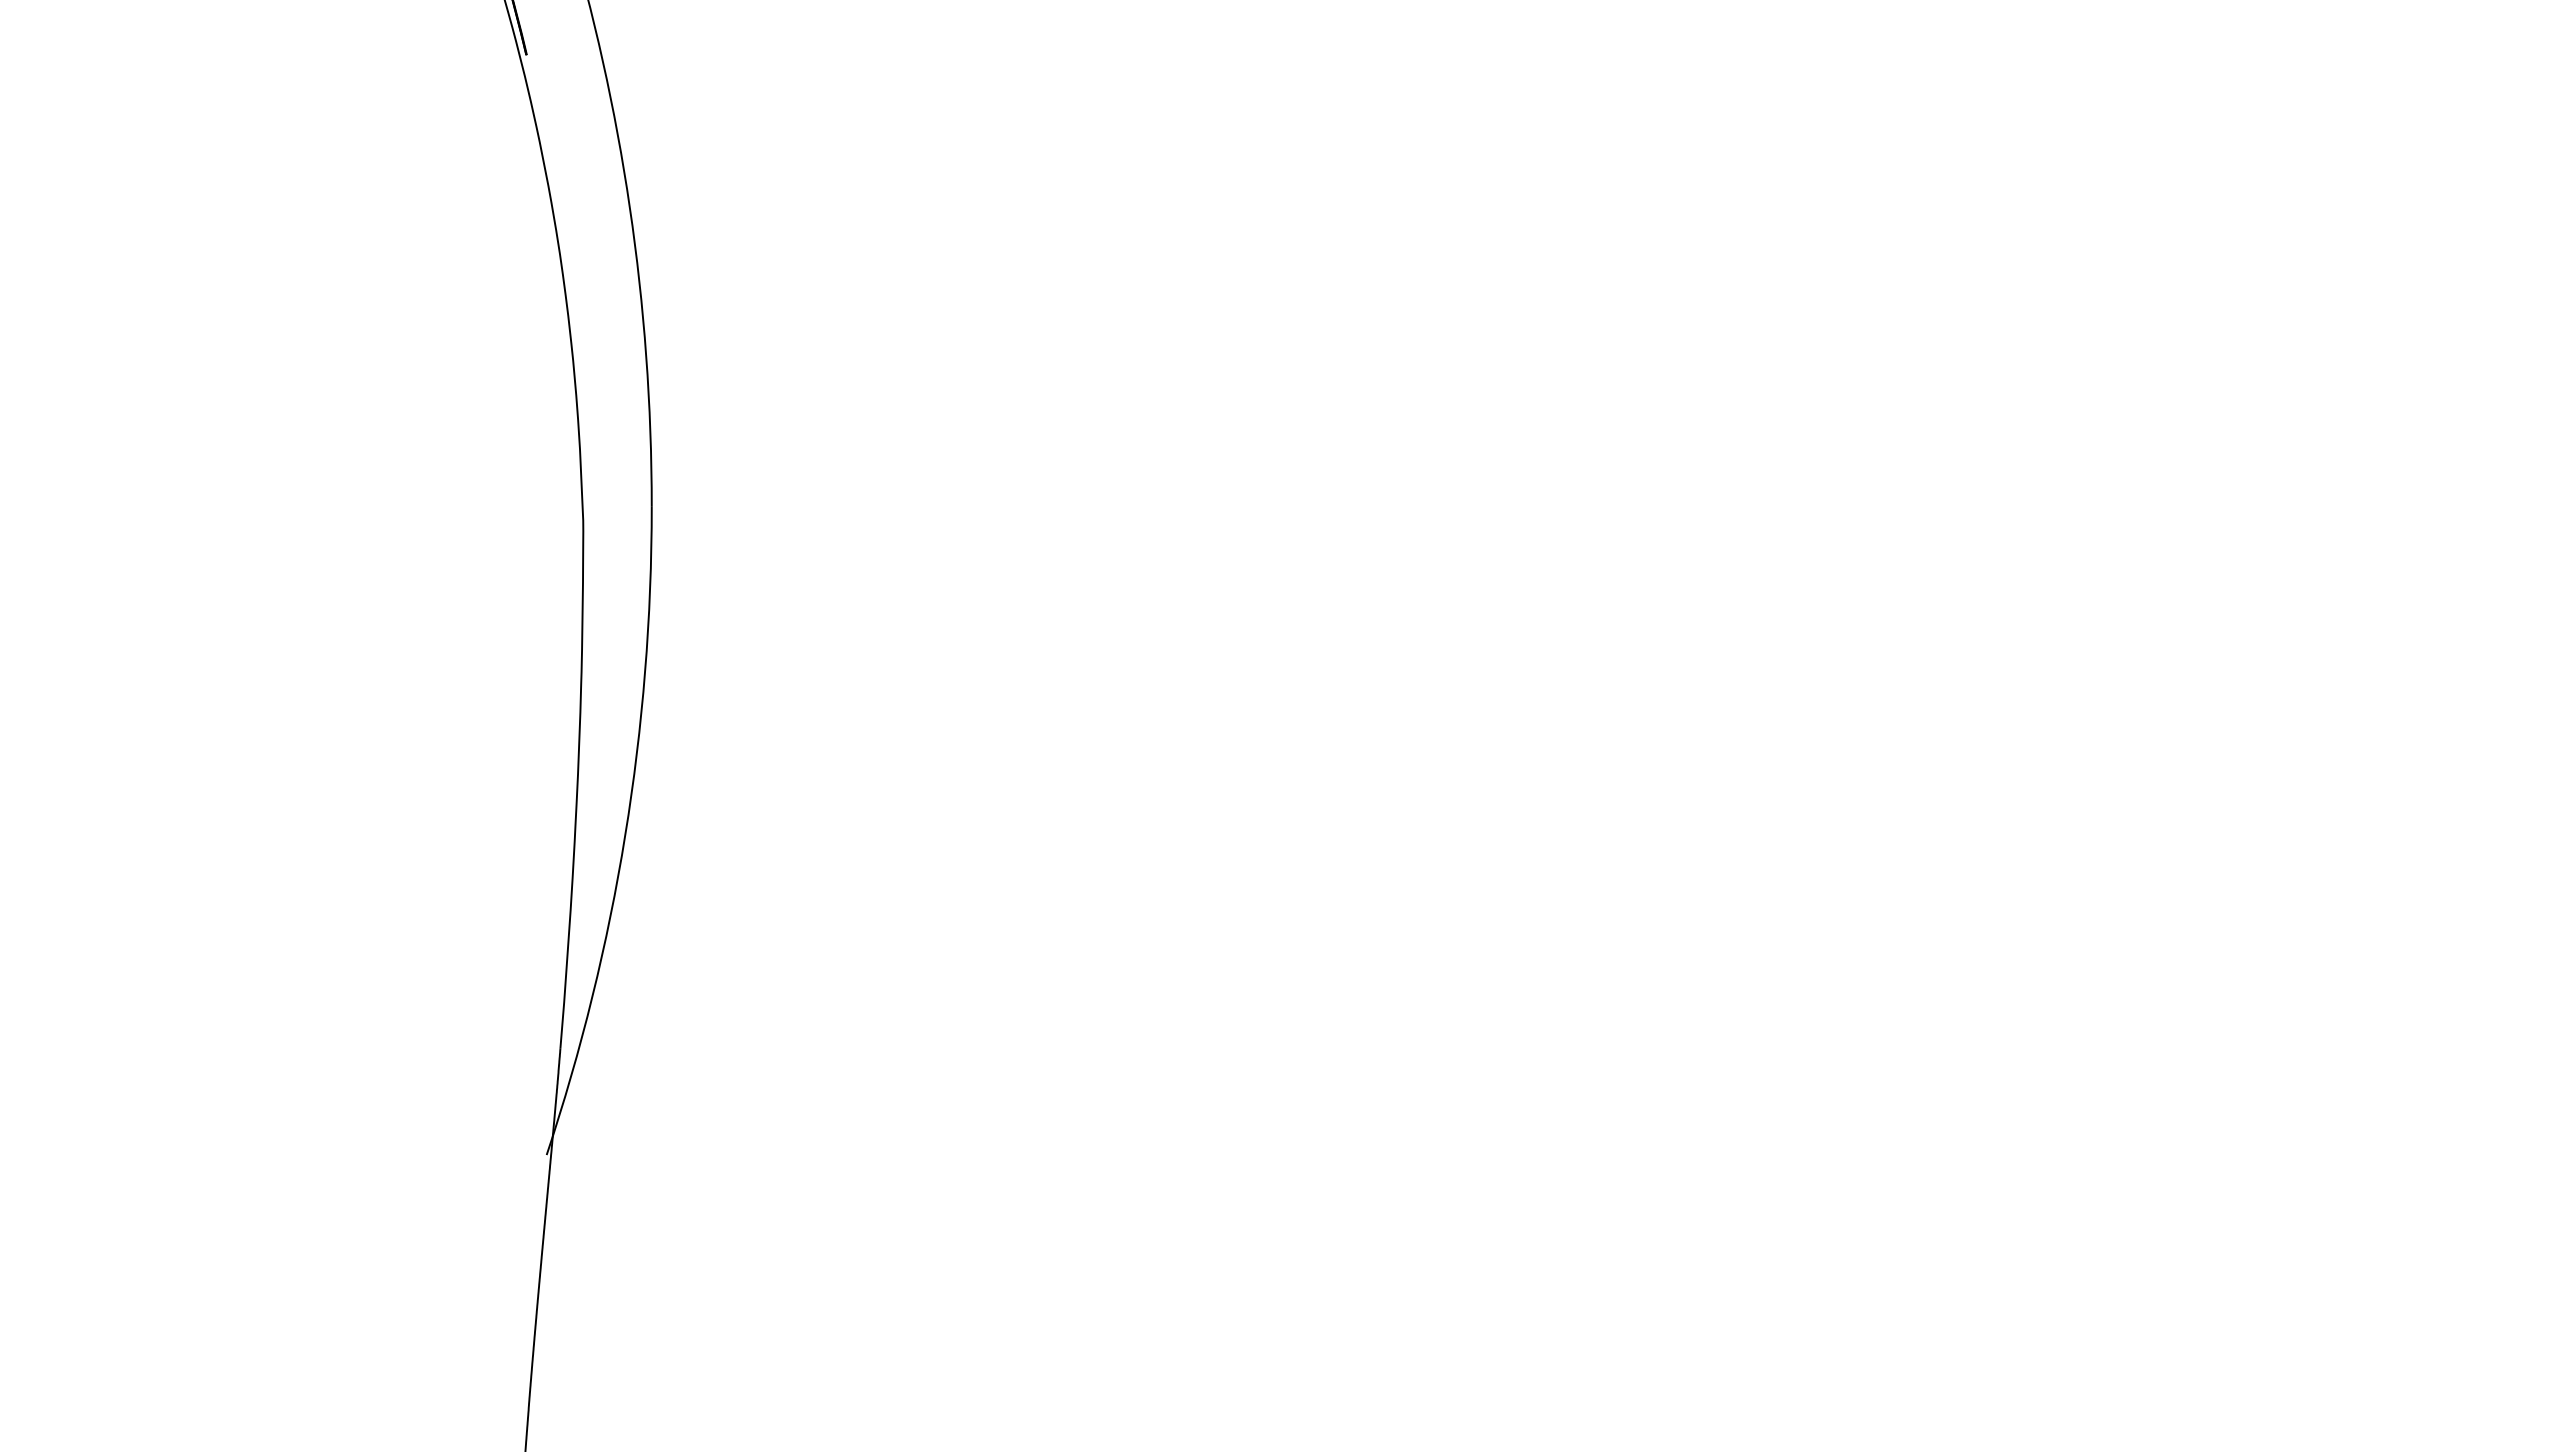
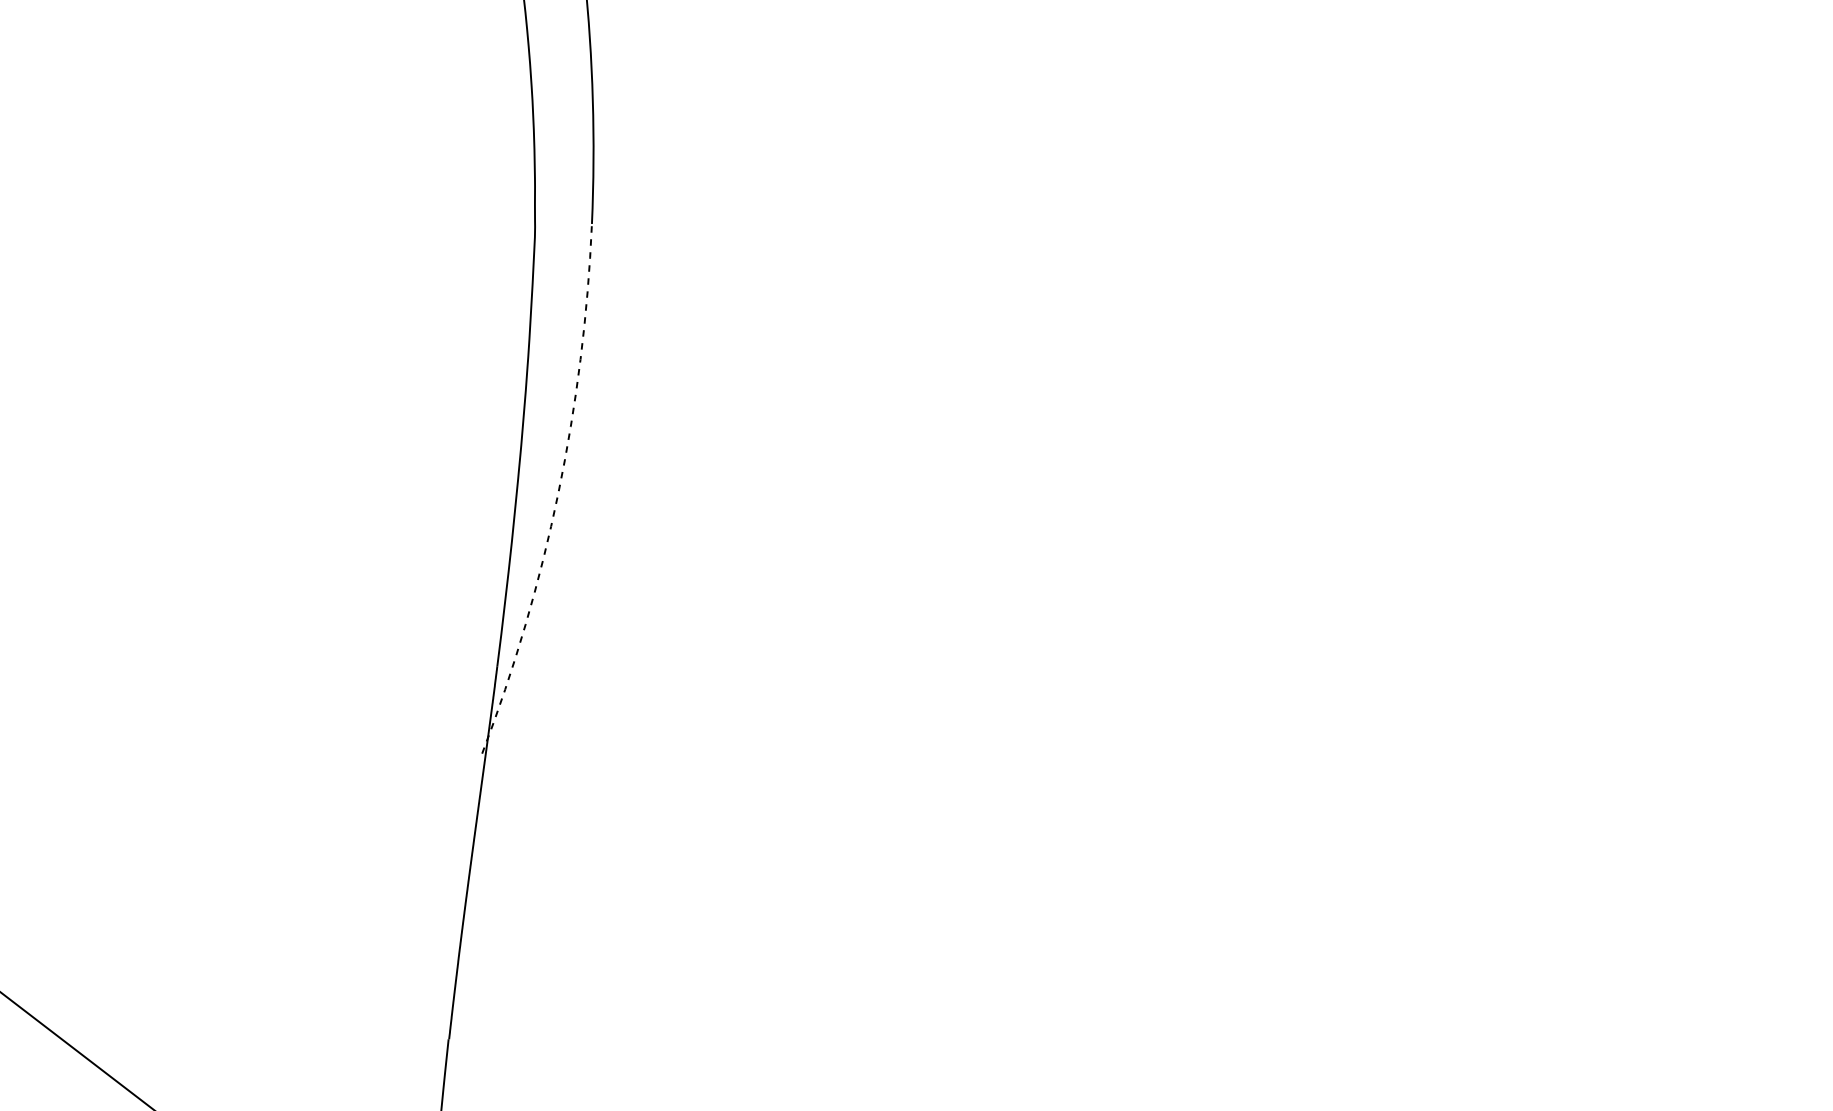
arc: (625, 835) -> (558, 493), solid -> dashed

